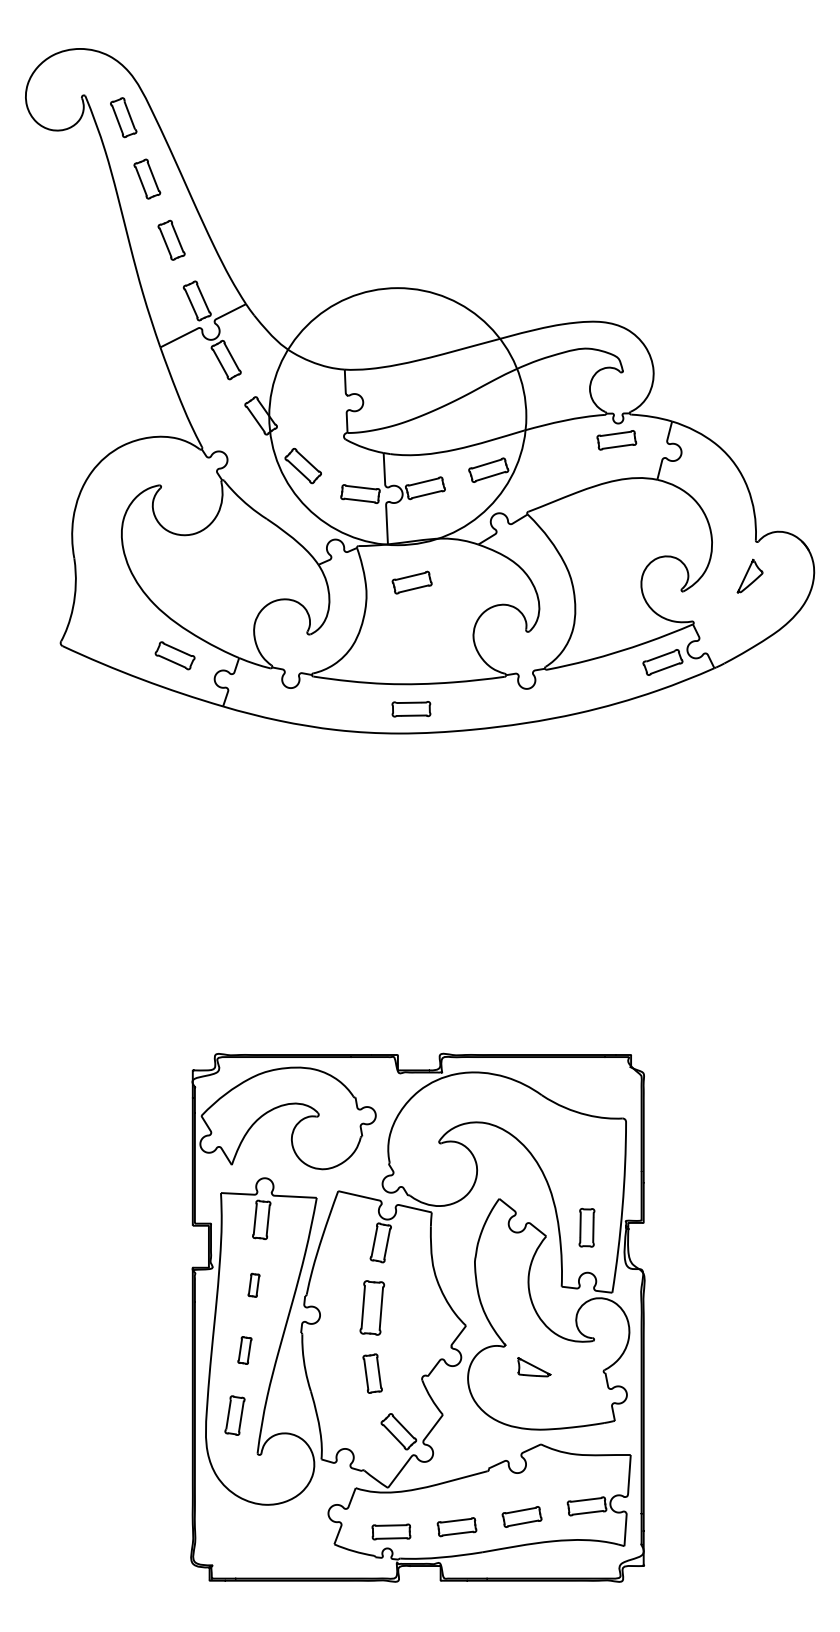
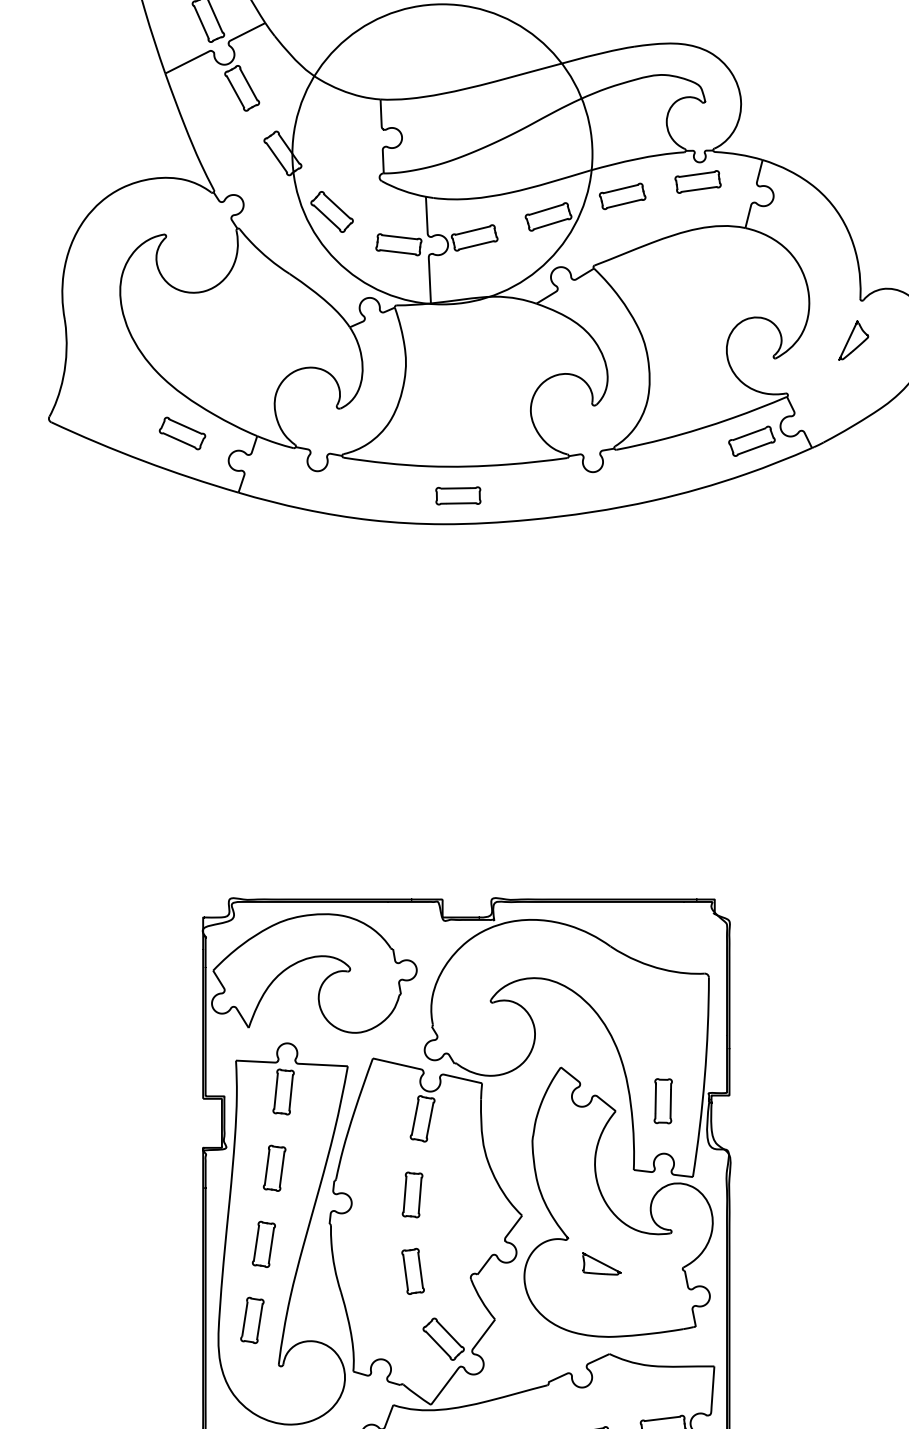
part: (411, 582) -> (621, 196), moved
part: (253, 1285) -> (274, 1168), size x1.67
part: (371, 1308) -> (411, 1195), size x0.71
part: (244, 1350) -> (263, 1244), size x1.43

